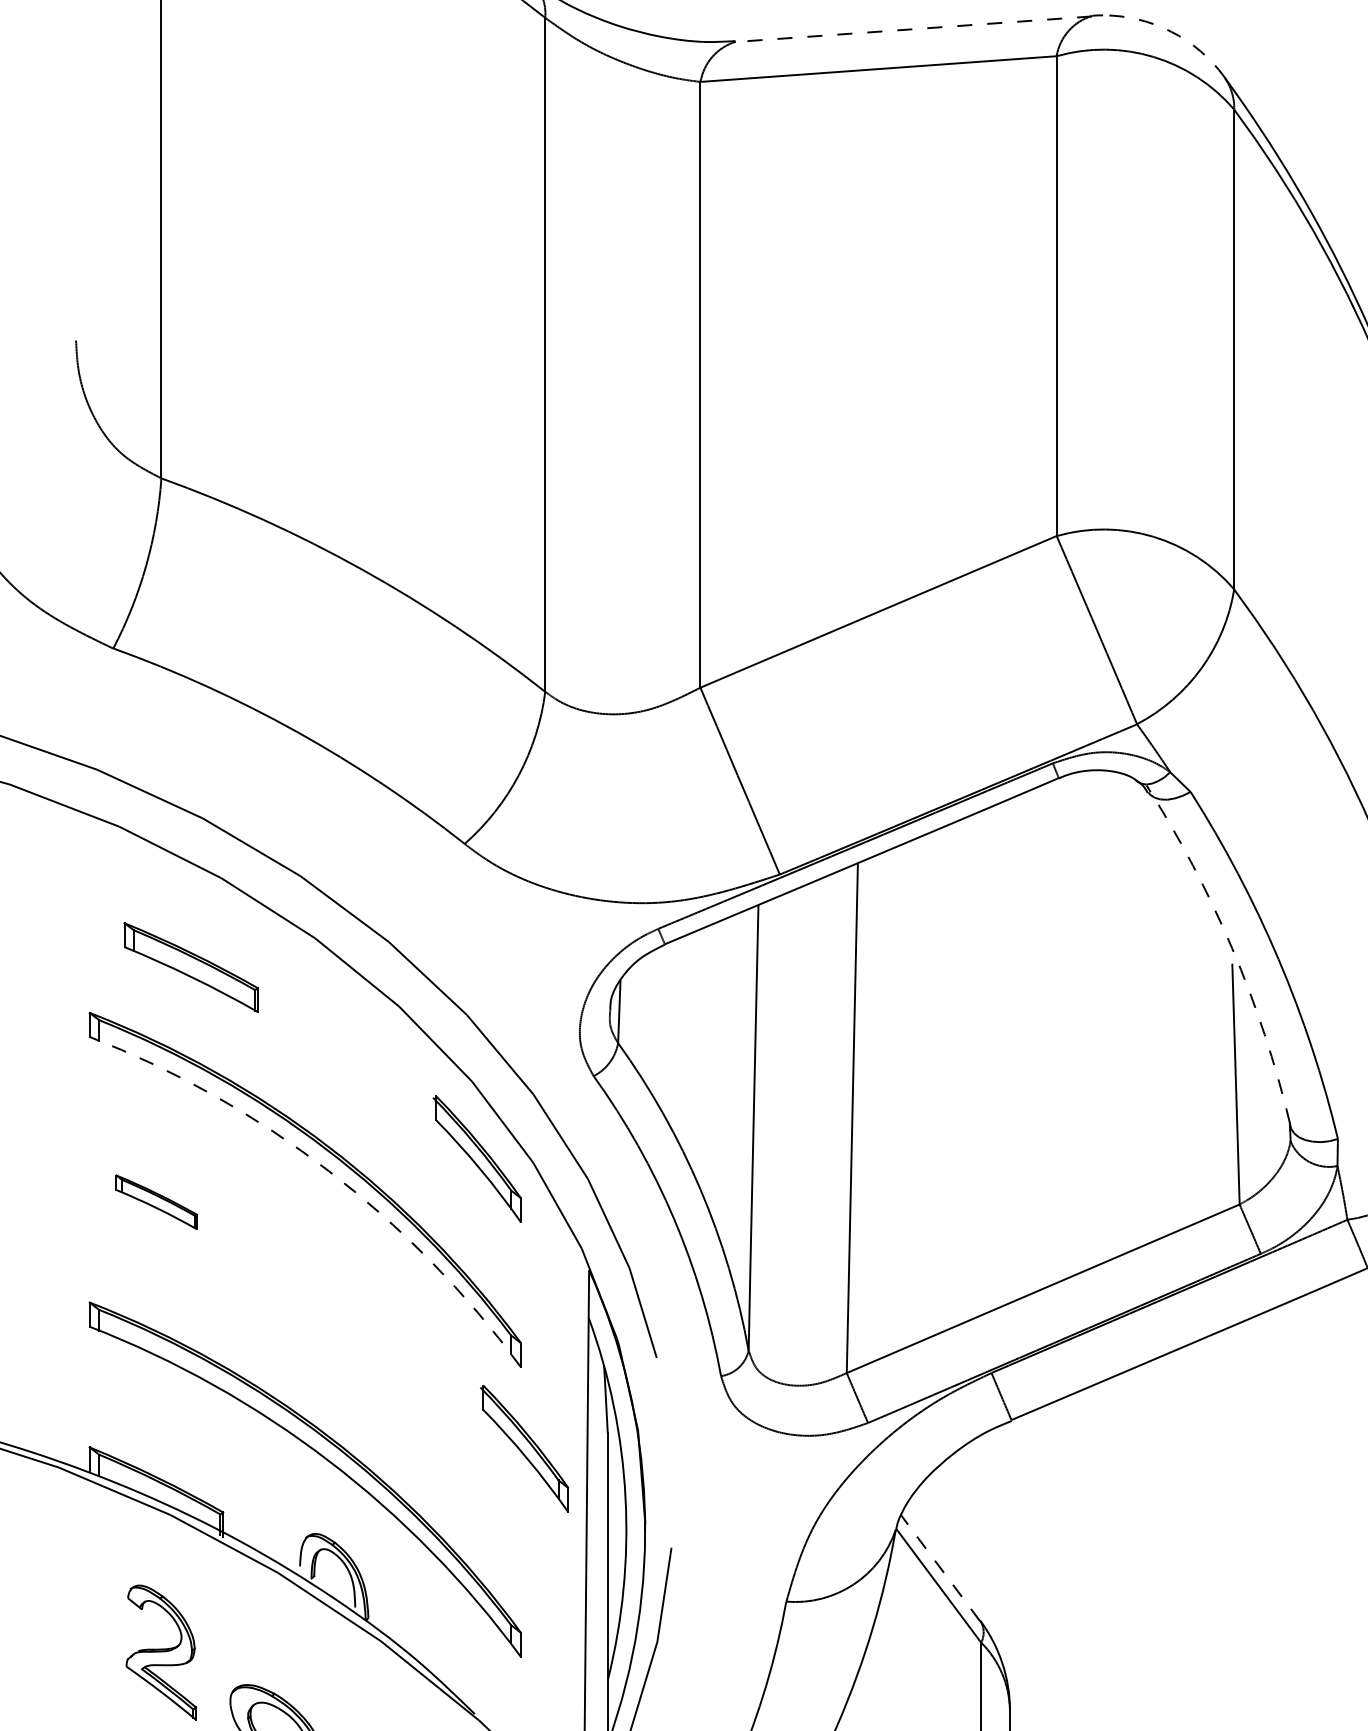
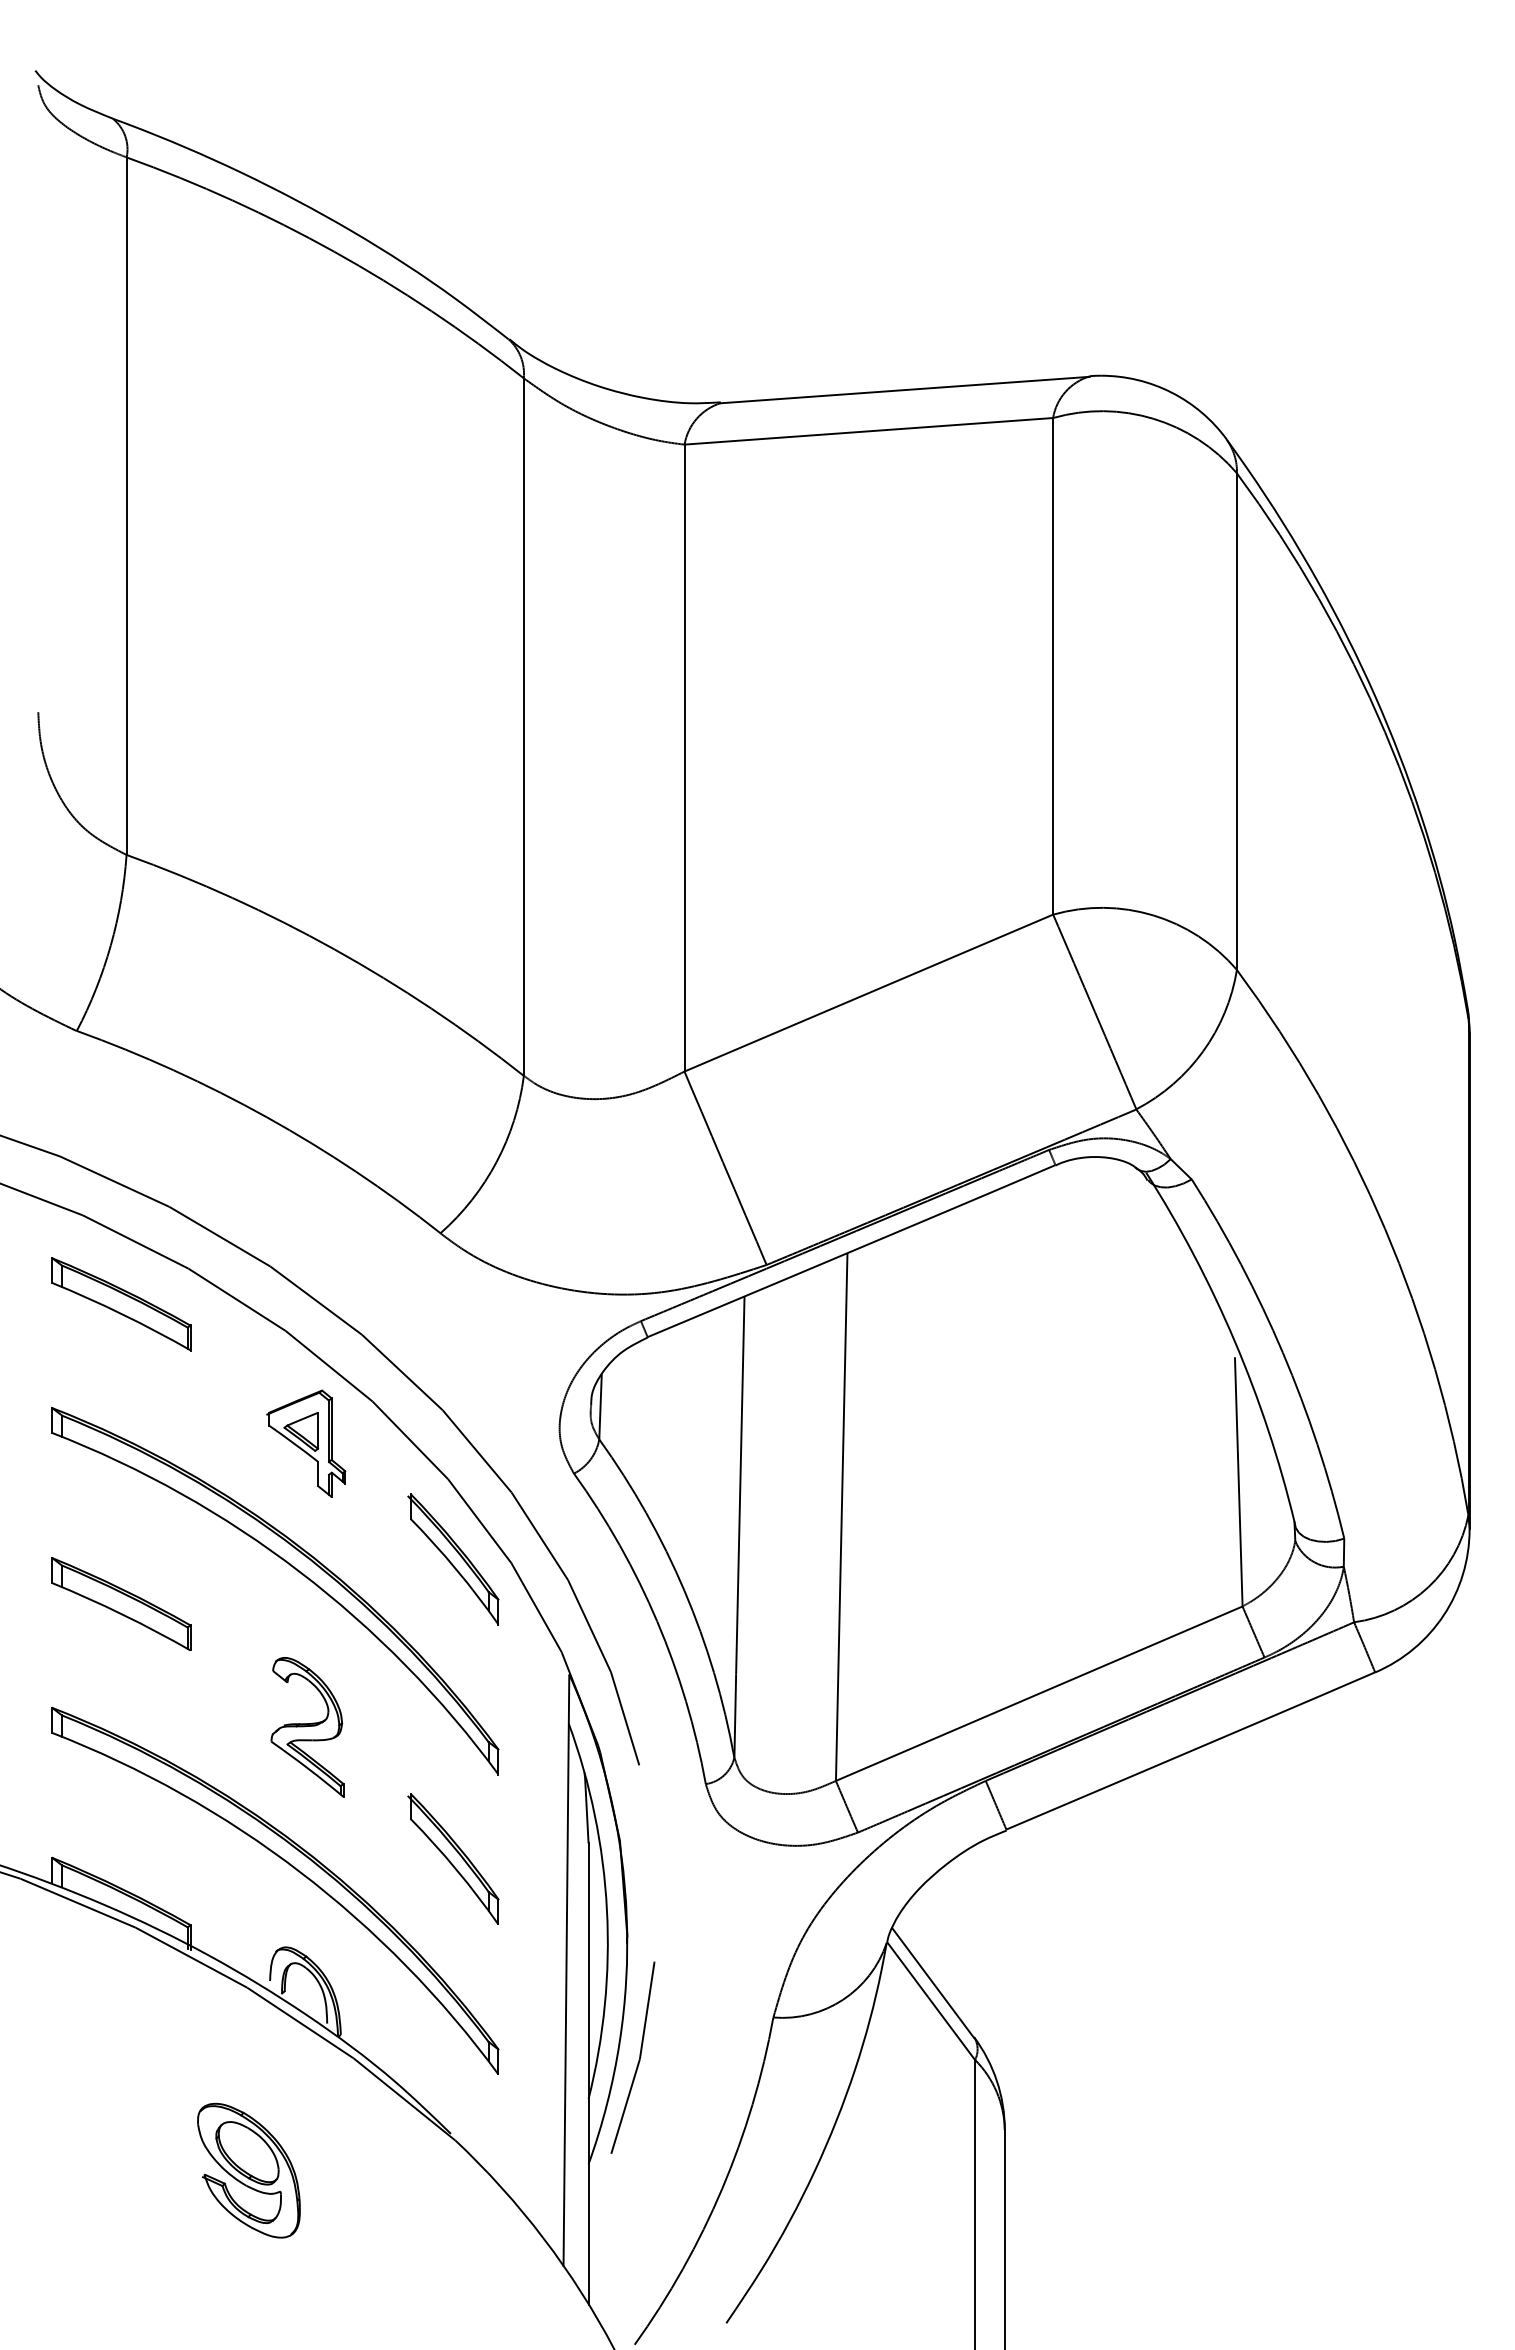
line: (913, 29) -> (905, 390), dashed -> solid
arc: (1171, 31) -> (1171, 392), dashed -> solid
arc: (1231, 948) -> (1234, 1341), dashed -> solid
part: (191, 967) -> (121, 1304), moved
part: (335, 1047) -> (306, 1443), added
arc: (328, 1170) -> (299, 1571), dashed -> solid
part: (156, 1201) -> (121, 1603), size x1.67
part: (524, 1448) -> (453, 1858), moved
line: (940, 1567) -> (932, 1982), dashed -> solid
part: (161, 1652) -> (307, 1727), moved

